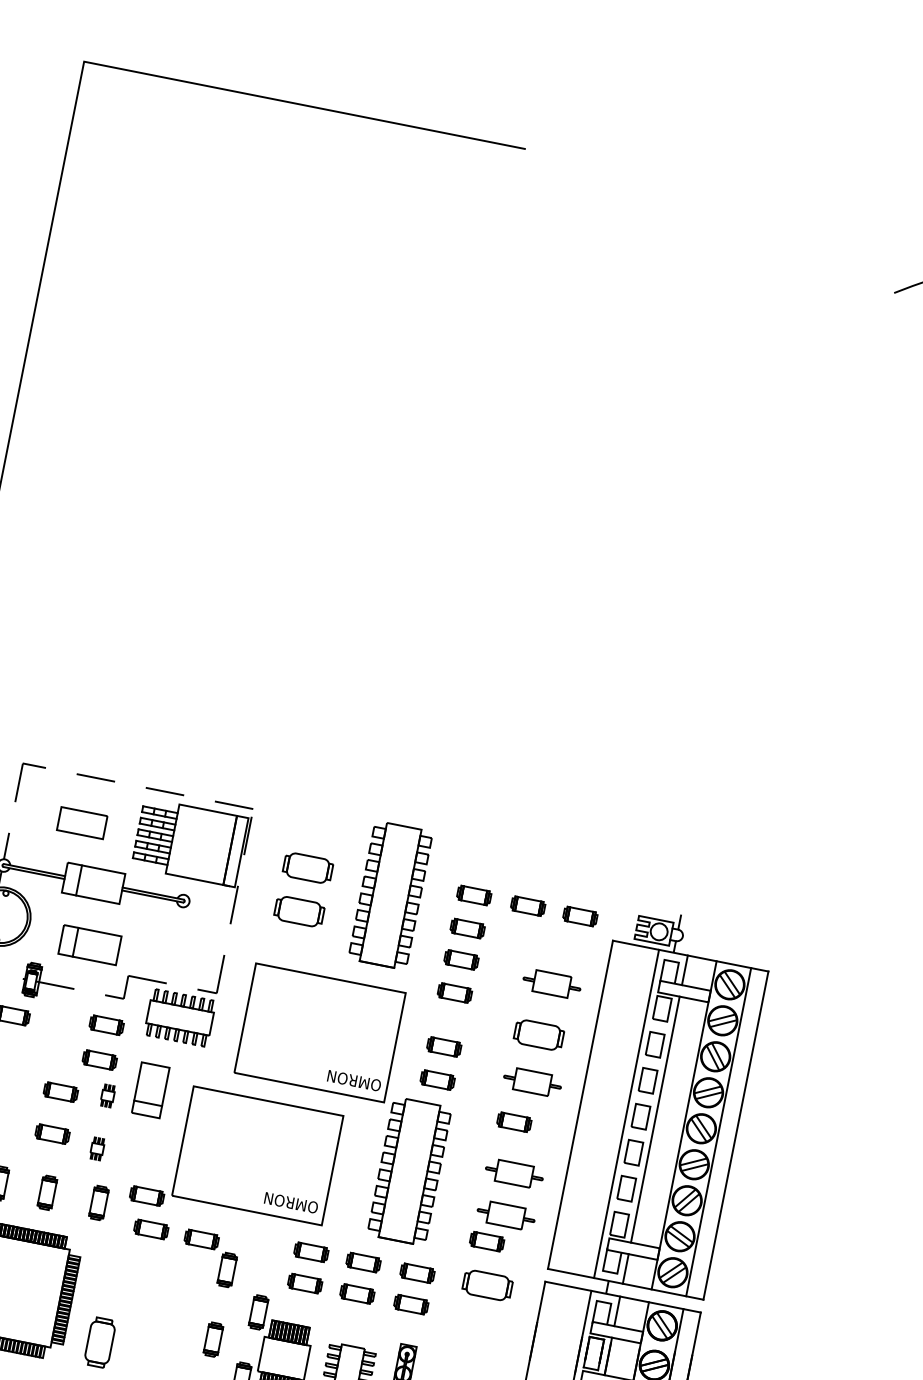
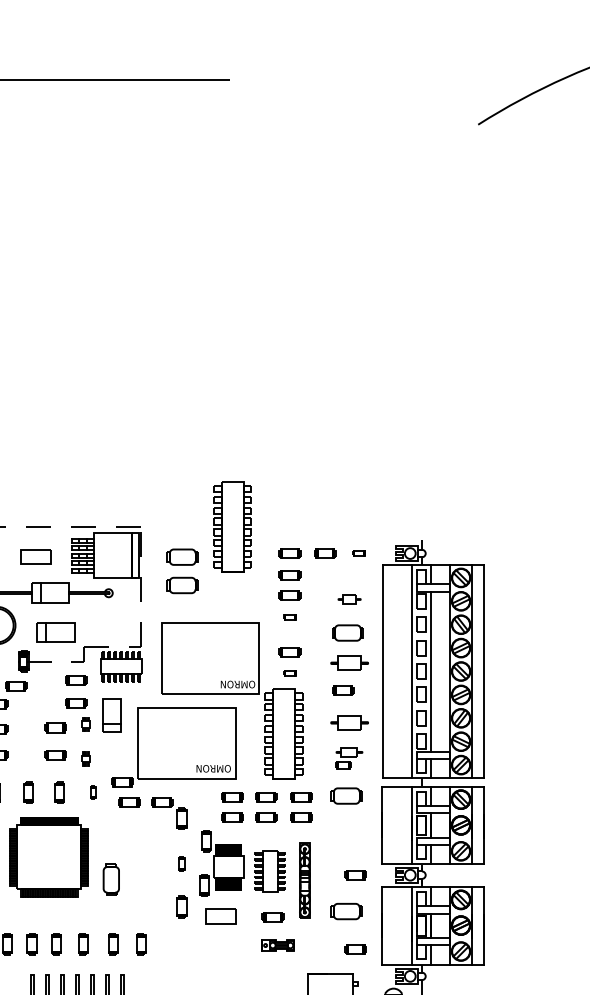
part: (390, 894) -> (232, 526), moved
part: (579, 915) -> (358, 553), size x0.6
part: (551, 983) -> (349, 599), size x0.6
part: (453, 993) -> (289, 617), size x0.6
part: (436, 1079) -> (289, 673), size x0.6
part: (99, 1202) -> (93, 792), size x0.6
part: (502, 1226) -> (348, 757), size x0.7
part: (212, 1338) -> (181, 863), size x0.7

